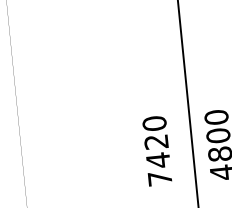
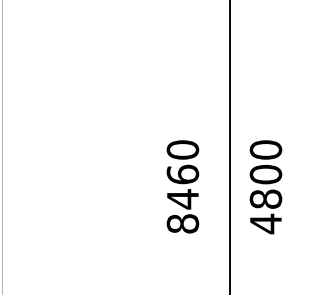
text: (157, 159) -> (182, 198), 7420 -> 8460

